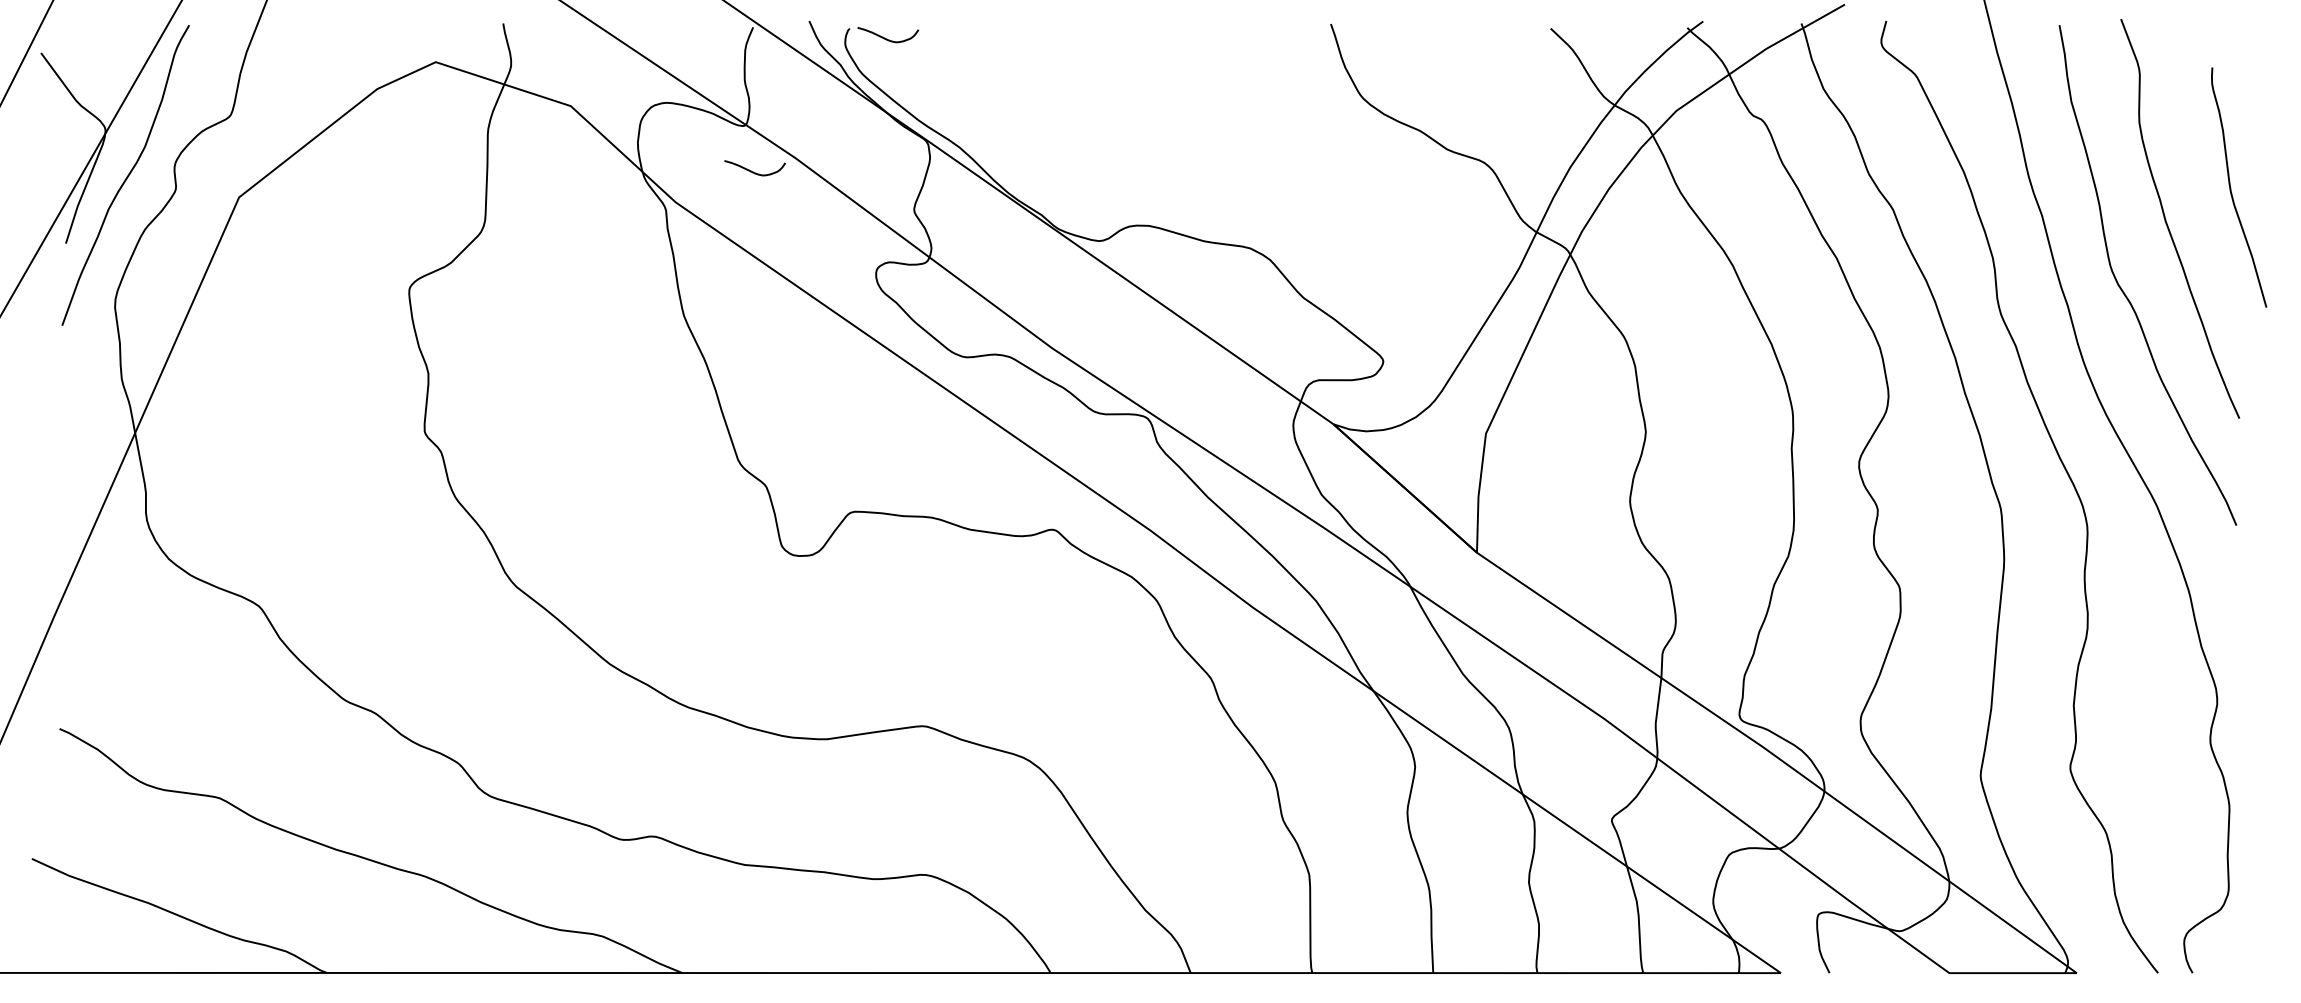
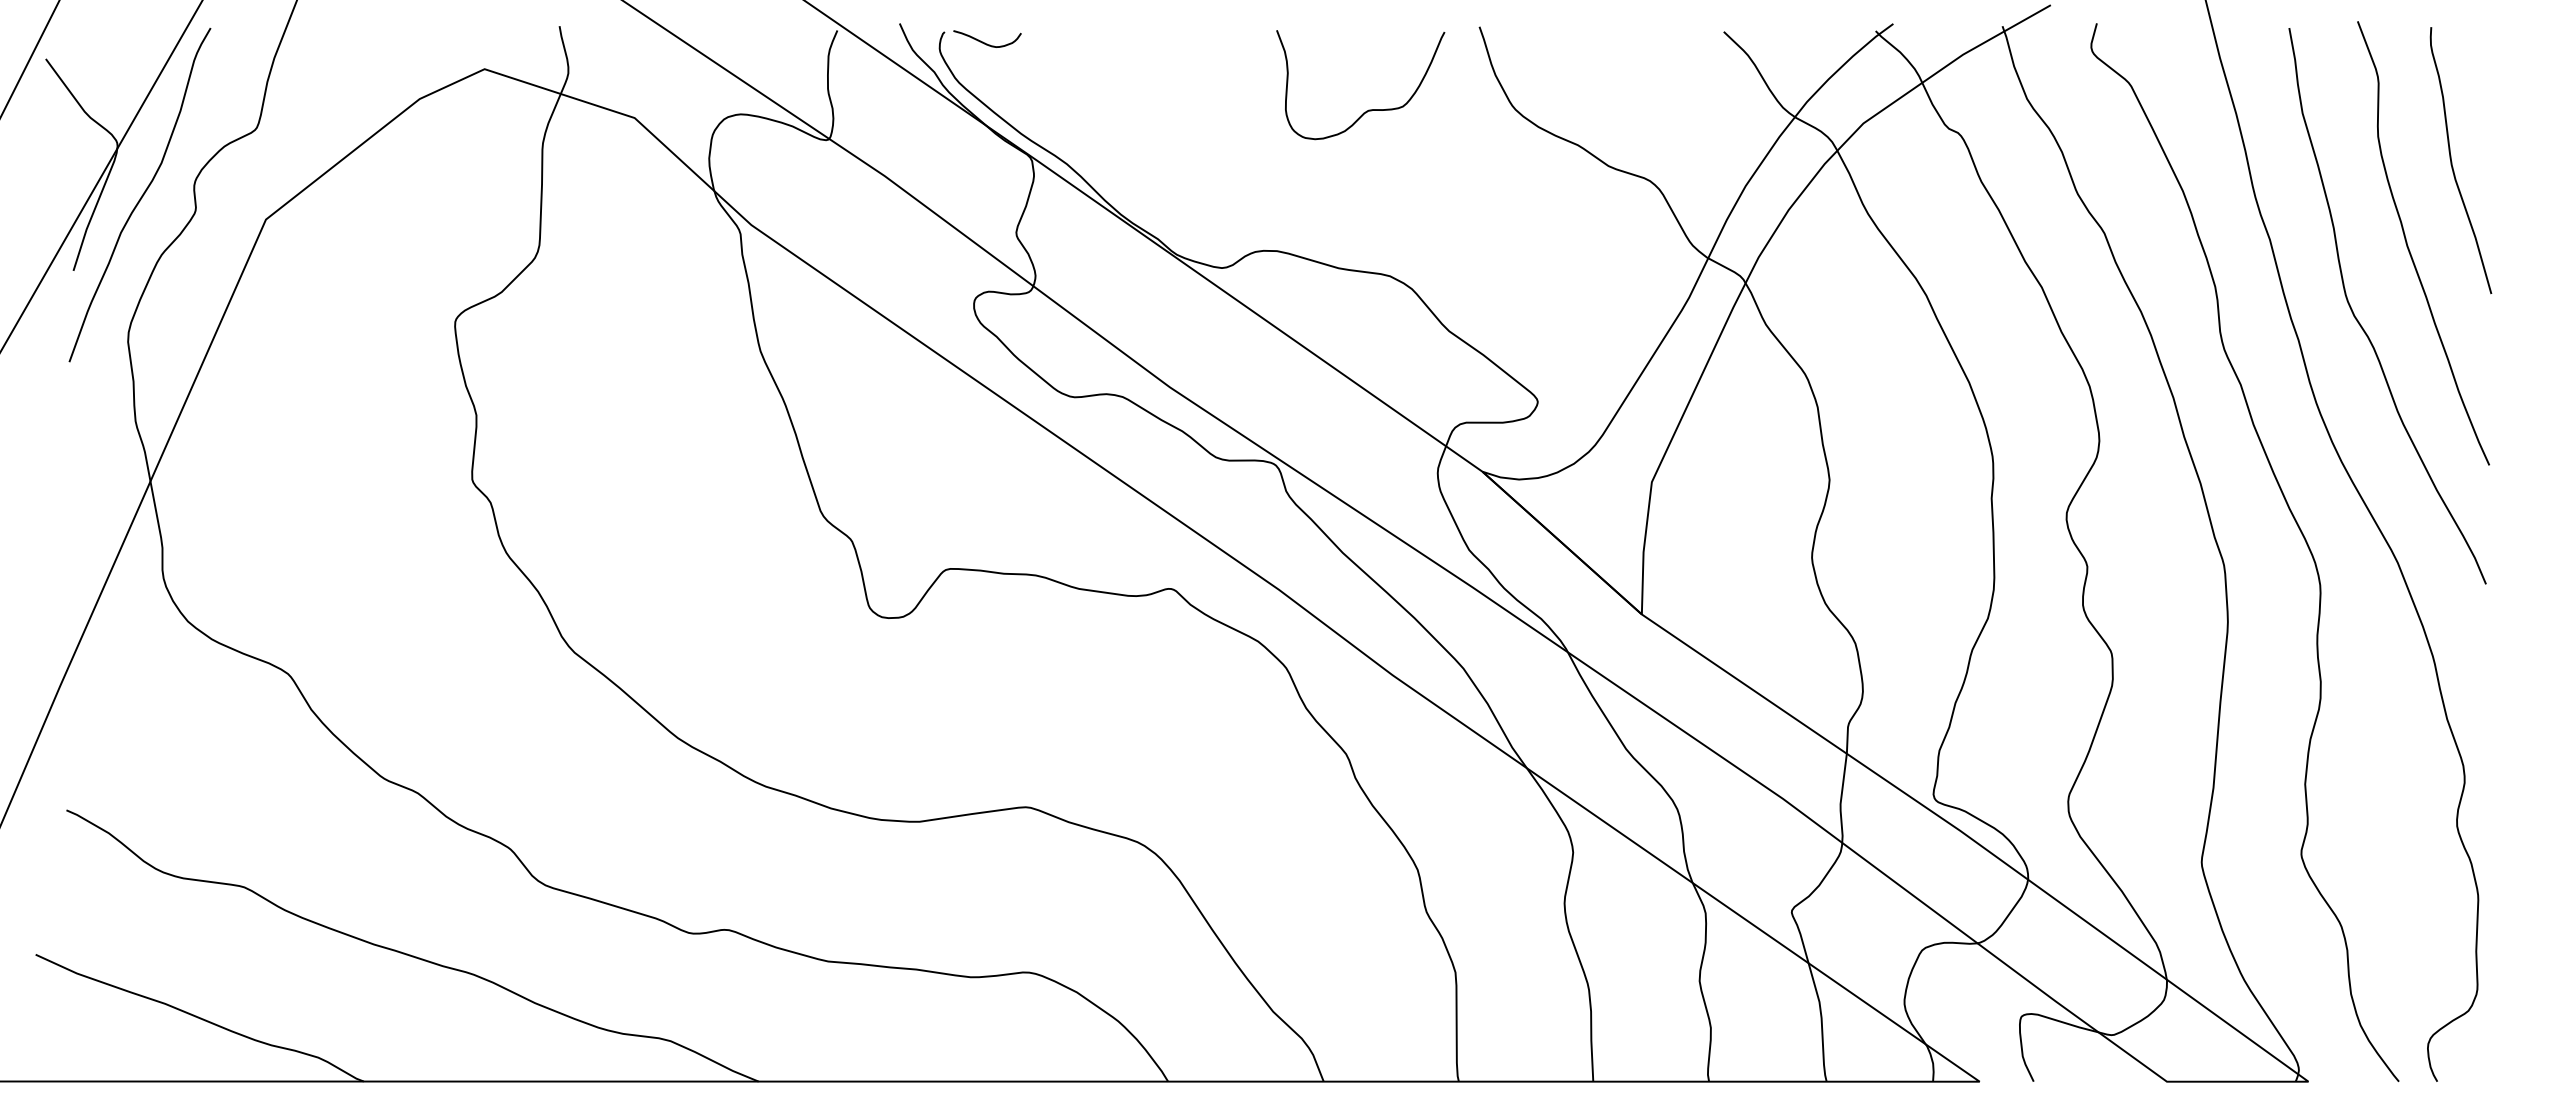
curve: (1231, 98) -> (1368, 109), added
curve: (753, 171) -> (837, 190), removed
curve: (2231, 188) -> (2452, 161), moved

